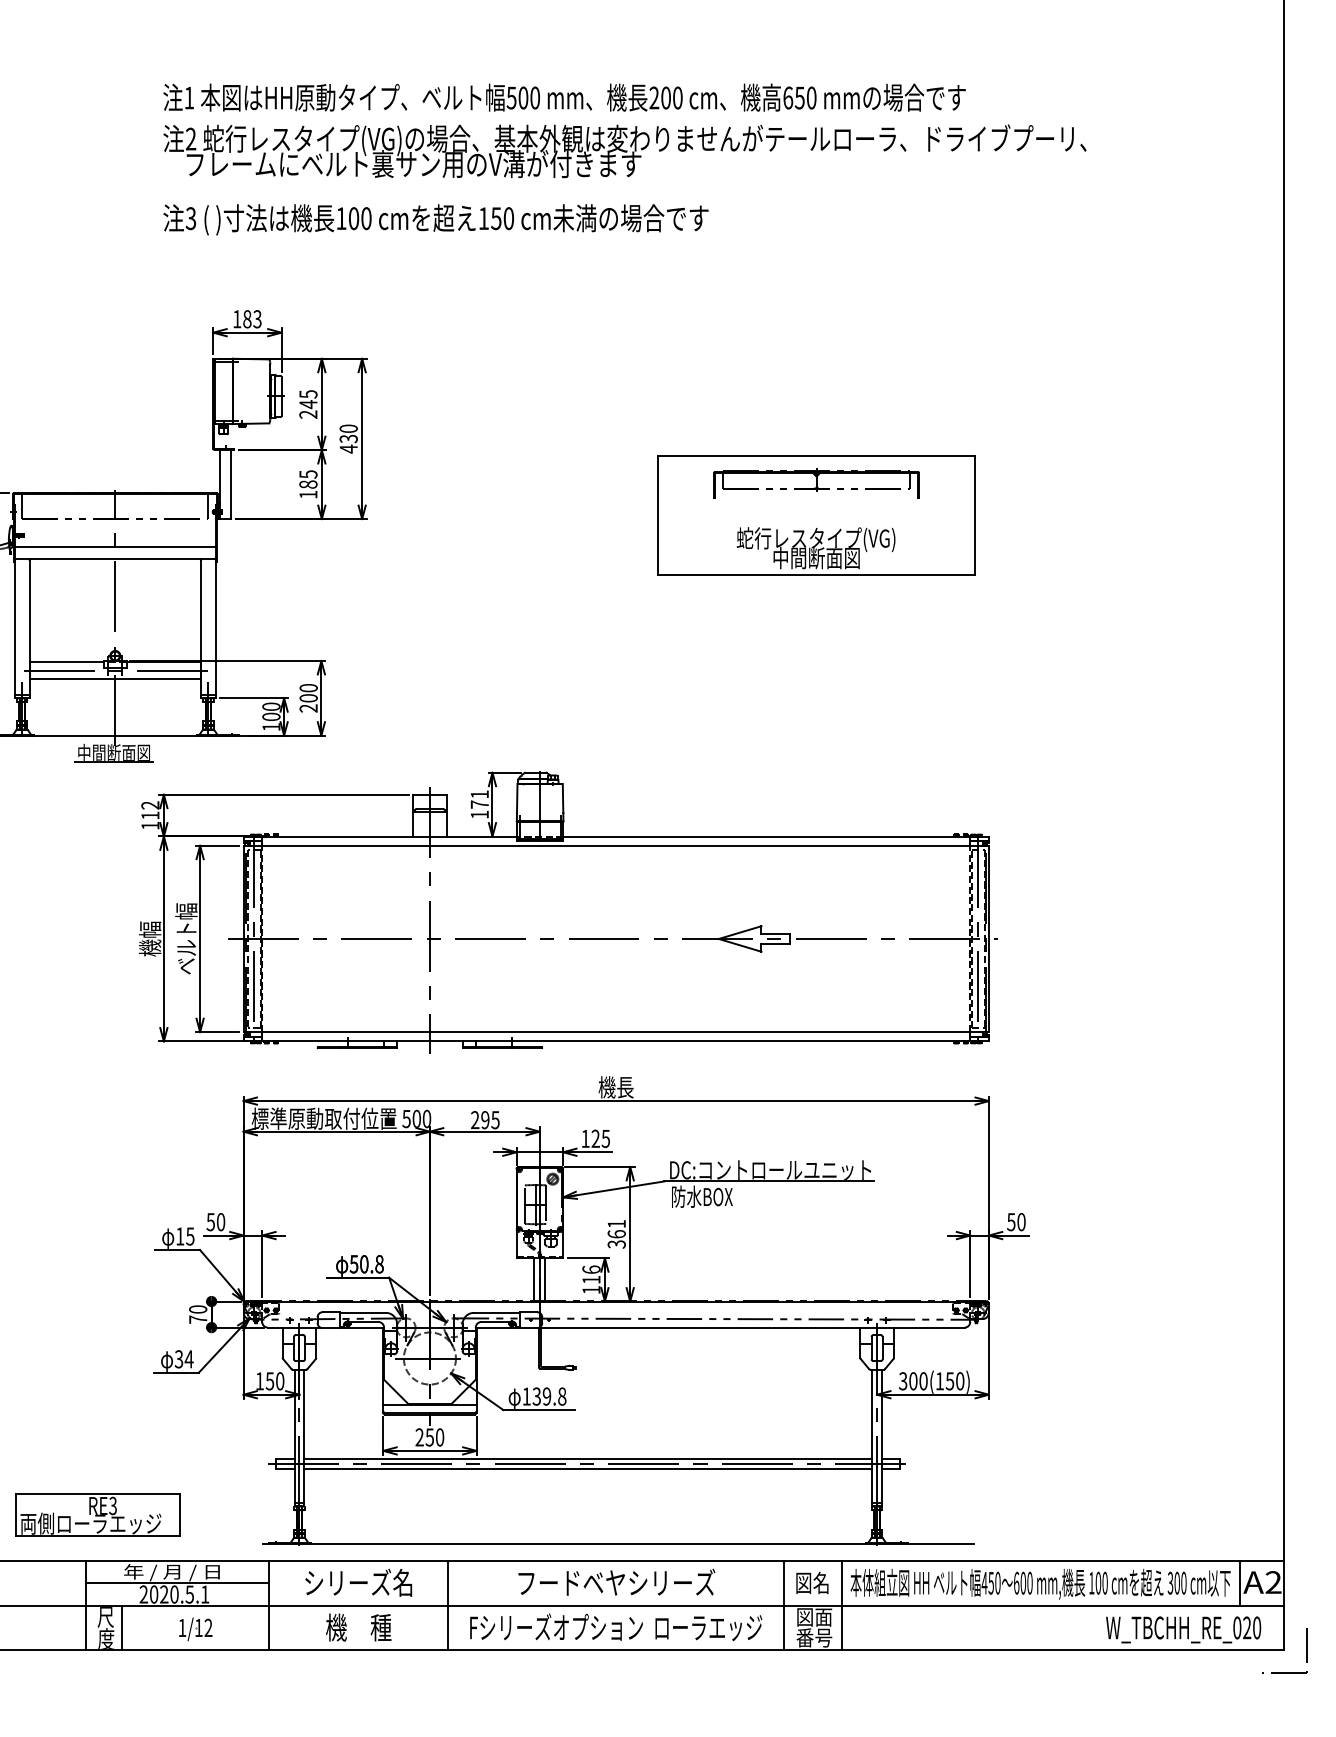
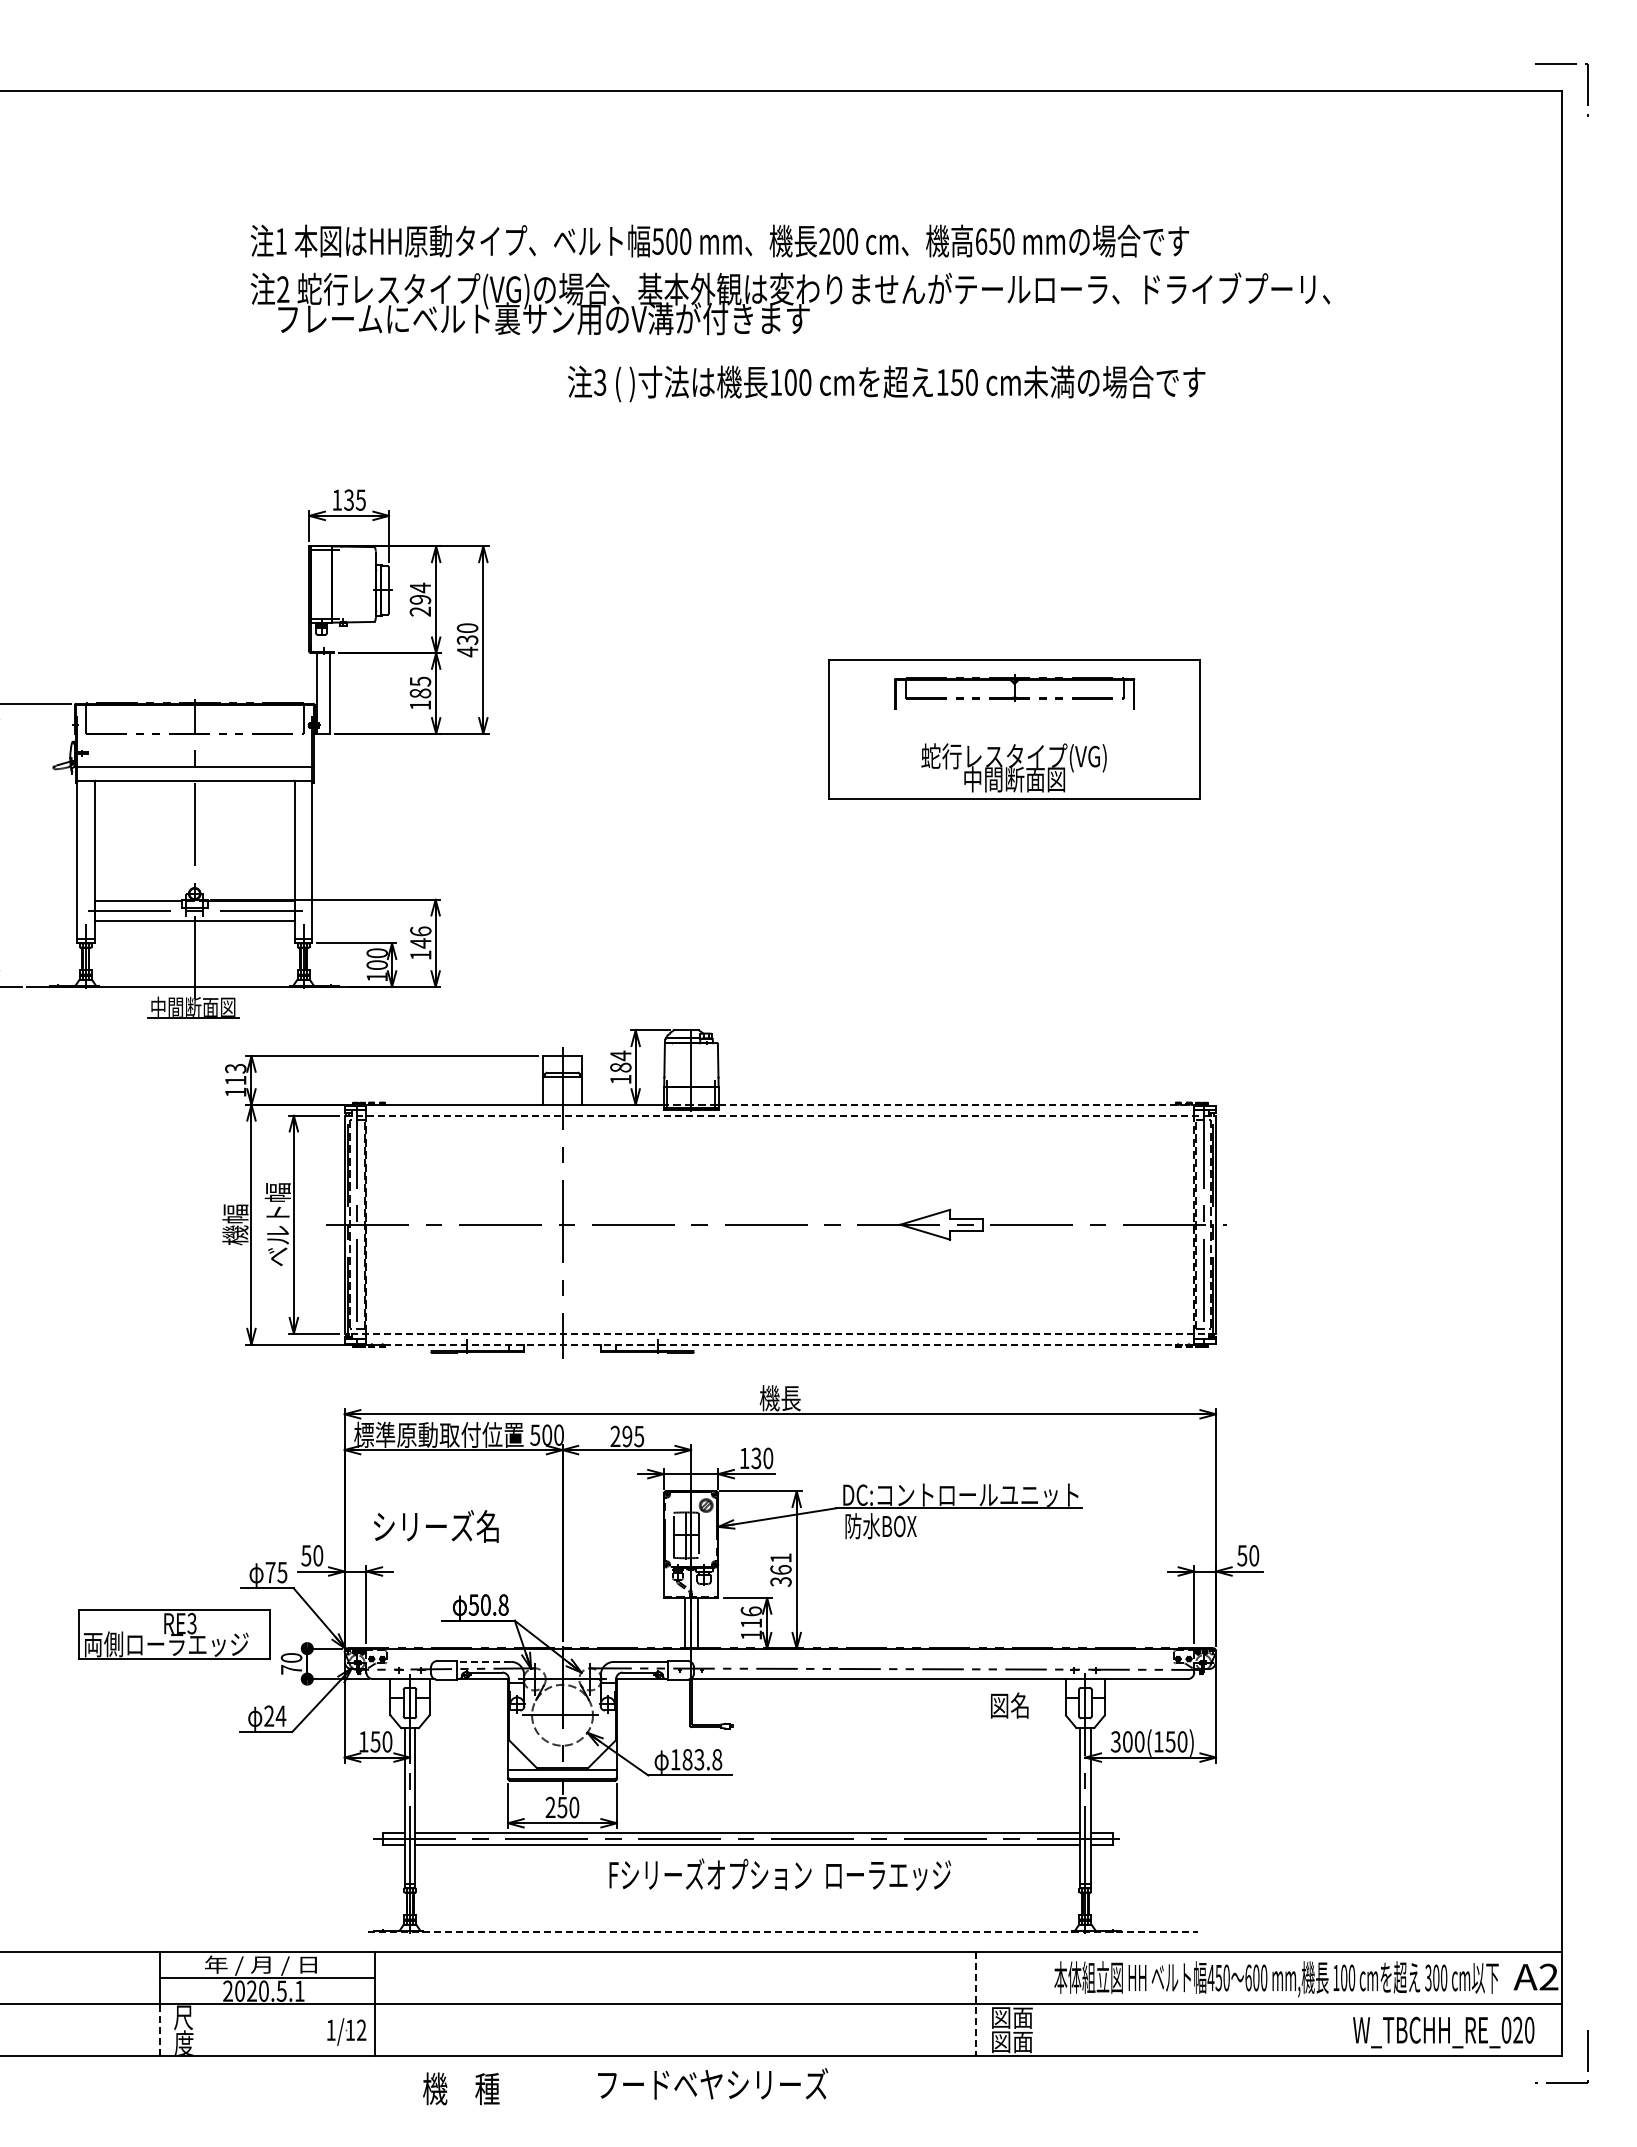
text: (435, 219) -> (886, 383), moved
text: (251, 318) -> (354, 499), 183 -> 135
text: (308, 399) -> (420, 593), 245 -> 294
text: (308, 698) -> (420, 943), 200 -> 146
text: (479, 799) -> (620, 1061), 171 -> 184
text: (150, 805) -> (235, 1068), 112 -> 113
line: (766, 836) -> (956, 1104), solid -> dashed
line: (616, 845) -> (780, 1115), solid -> dashed
line: (616, 1031) -> (780, 1333), solid -> dashed
line: (616, 1041) -> (780, 1344), solid -> dashed
text: (600, 1138) -> (762, 1458), 125 -> 130
text: (180, 1236) -> (270, 1572), 15 -> 75
line: (363, 1312) -> (484, 1661), solid -> dashed
text: (179, 1359) -> (269, 1716), 34 -> 24
text: (541, 1396) -> (693, 1759), 139.8 -> 183.8
part: (98, 1515) -> (174, 1634), moved
line: (618, 1543) -> (783, 1931), solid -> dashed
text: (617, 1581) -> (713, 2083), moved
text: (358, 1582) -> (436, 1526), moved
text: (812, 1582) -> (1009, 1705), moved
line: (1239, 1582) -> (1509, 1977), removed
line: (447, 1605) -> (583, 2003), removed
line: (783, 1605) -> (976, 2004), solid -> dashed
line: (841, 1605) -> (1043, 2003), removed
line: (86, 1627) -> (160, 2029), solid -> dashed
text: (358, 1627) -> (461, 2088), moved
text: (615, 1627) -> (779, 1874), moved
line: (121, 1628) -> (202, 2030), removed
part: (195, 1628) -> (346, 2031), moved
text: (813, 1637) -> (1011, 2041), 番号 -> 図面

